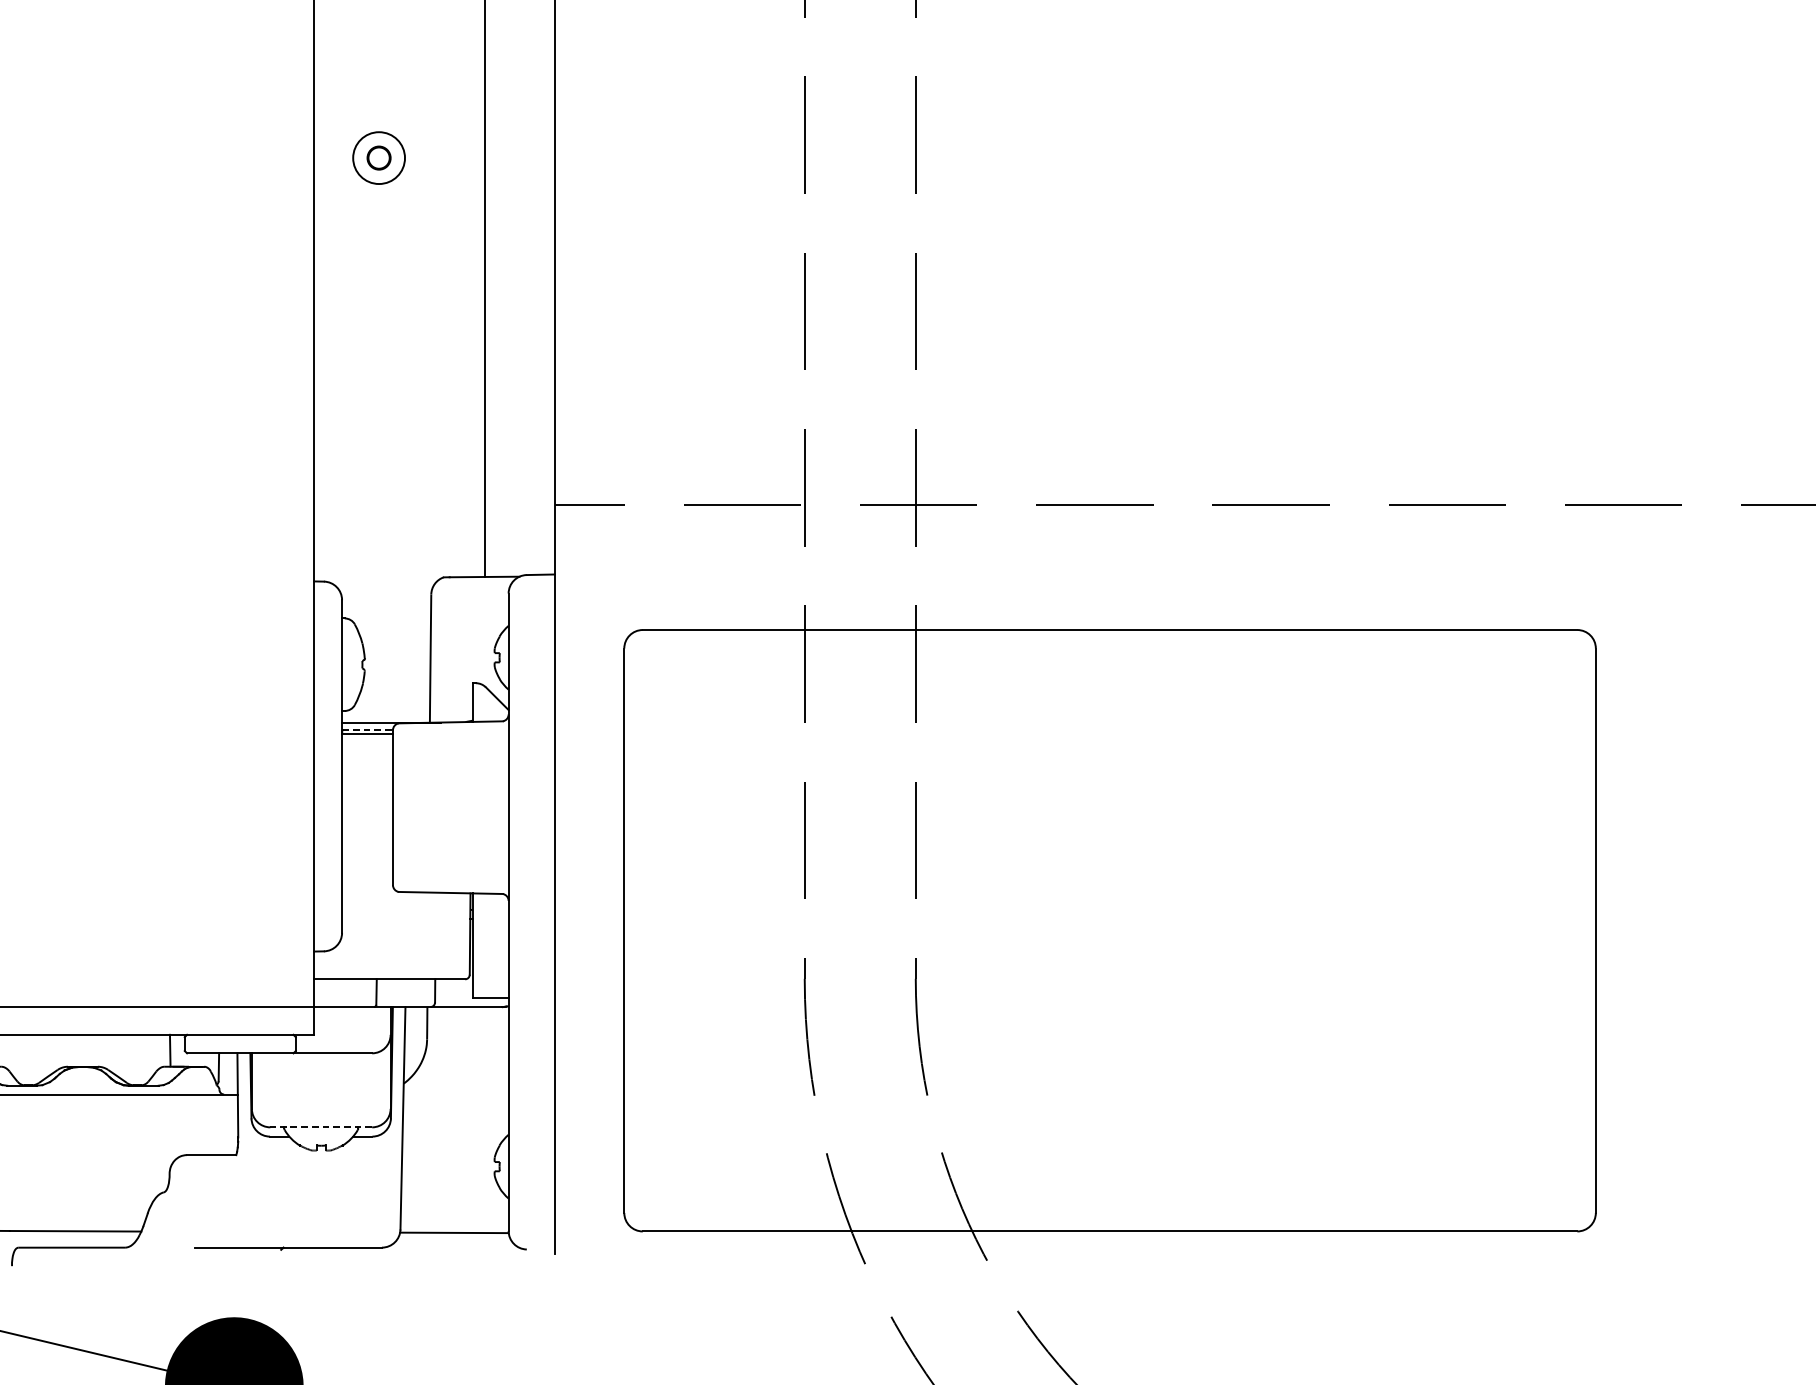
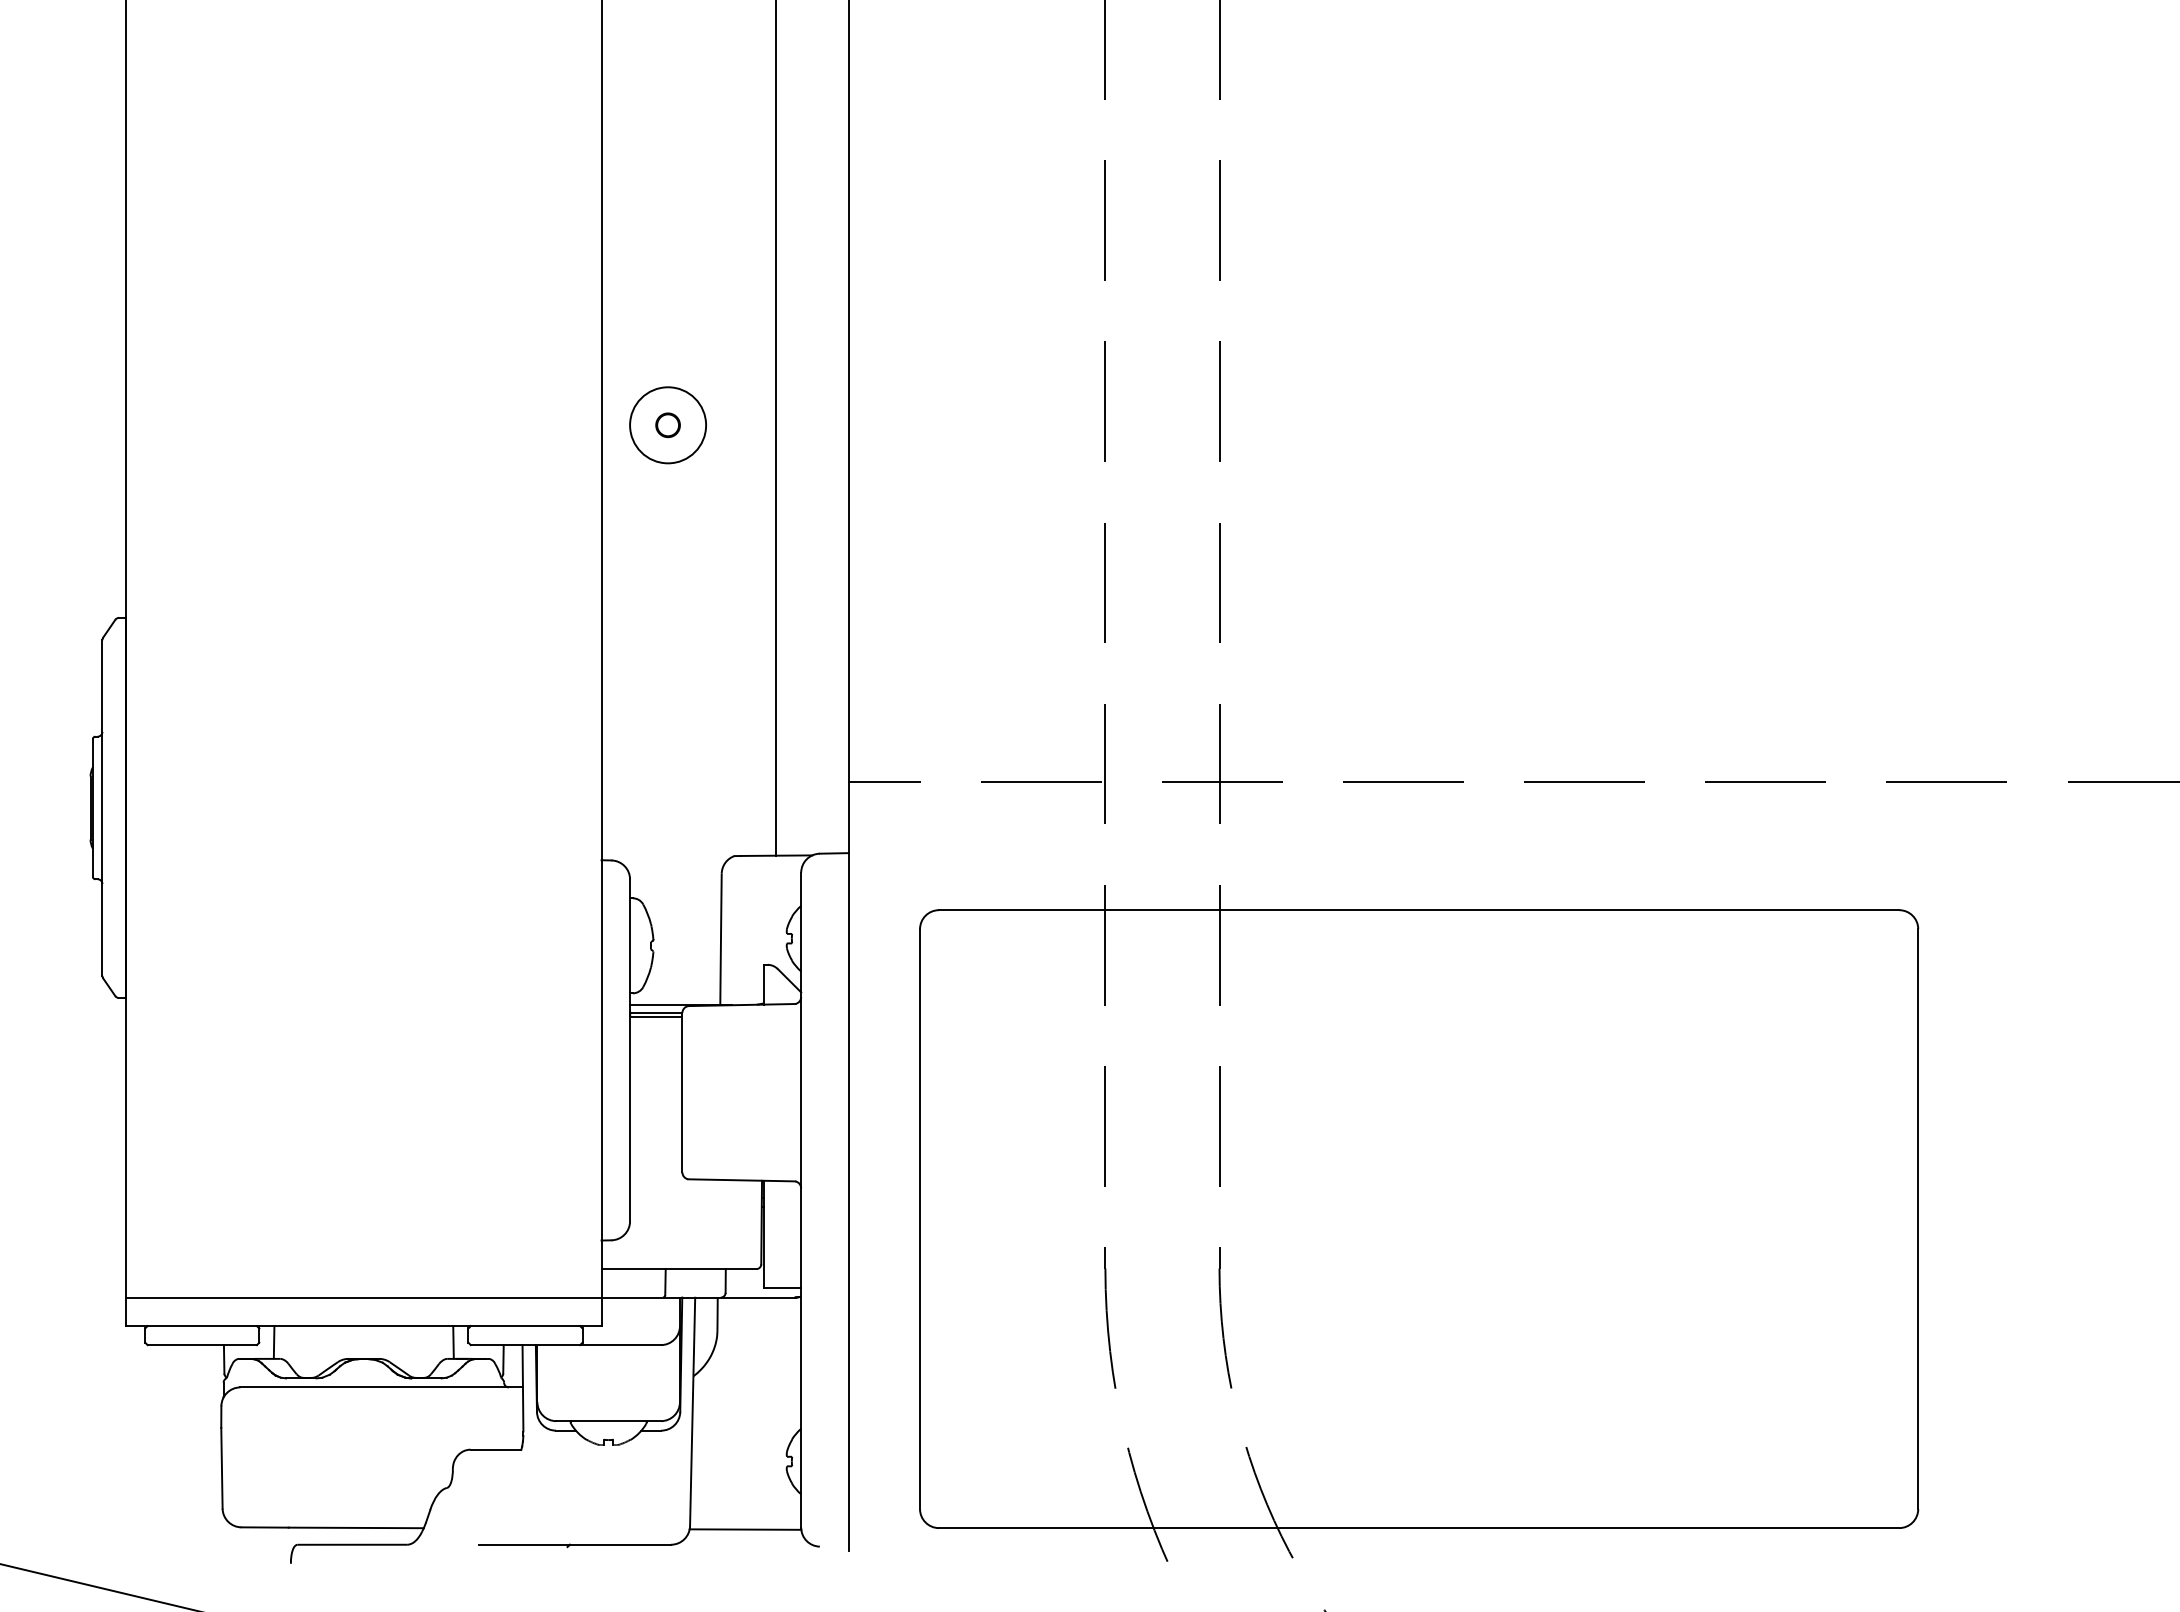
circle: (379, 158) -> (668, 425), size x1.43
line: (367, 729) -> (656, 1012), dashed -> solid
line: (321, 1127) -> (608, 1421), dashed -> solid

